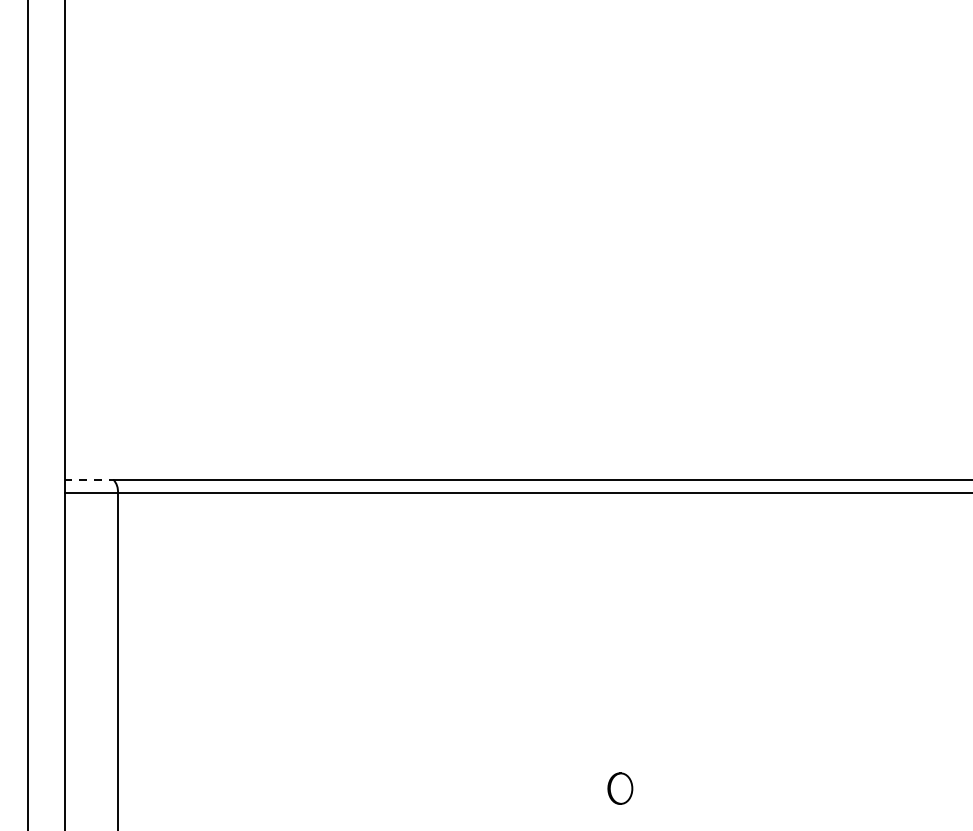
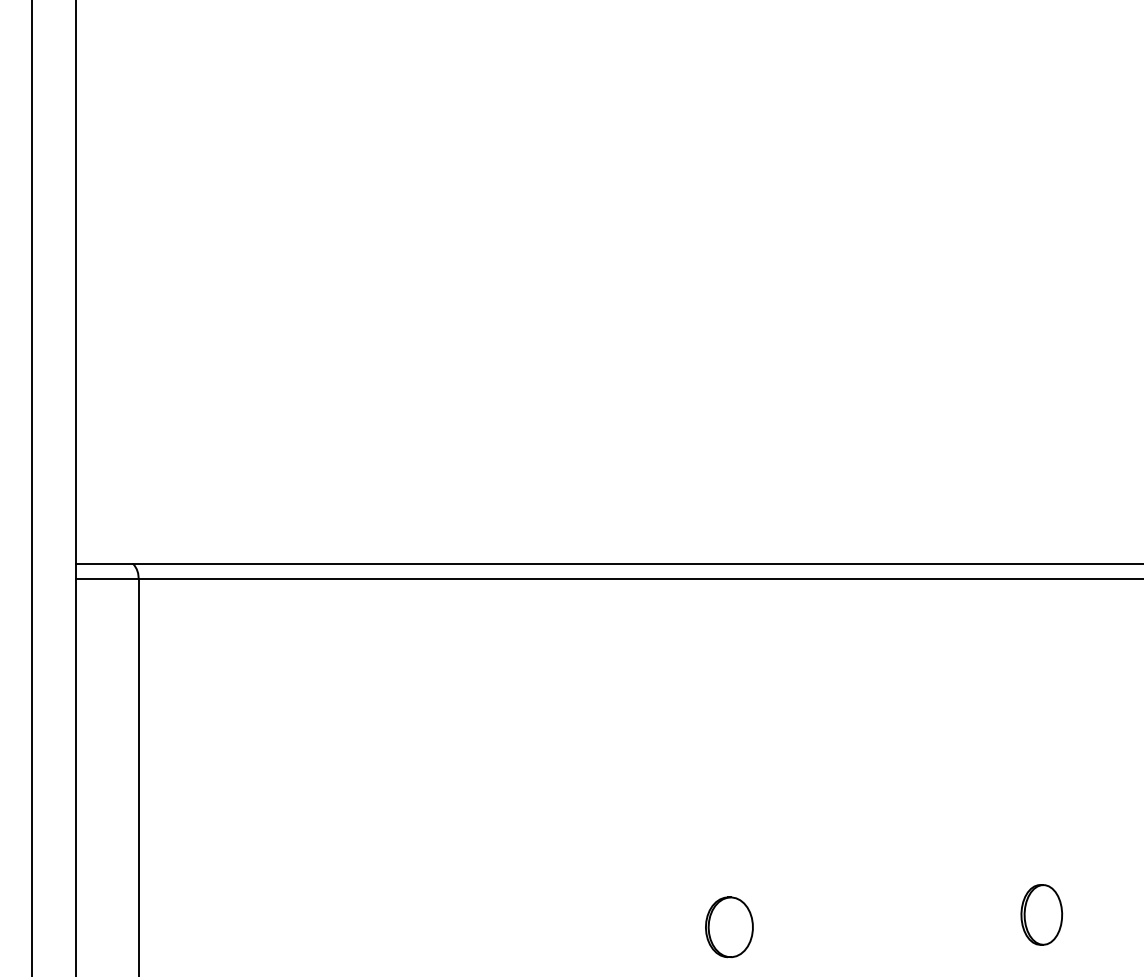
line: (89, 480) -> (104, 564), dashed -> solid
part: (885, 777) -> (1041, 914), added
part: (620, 788) -> (729, 927), size x1.67

